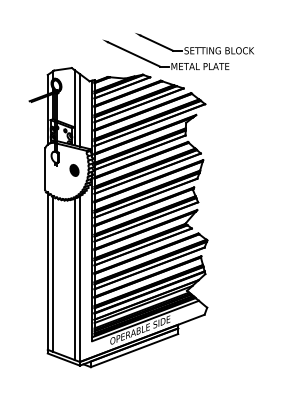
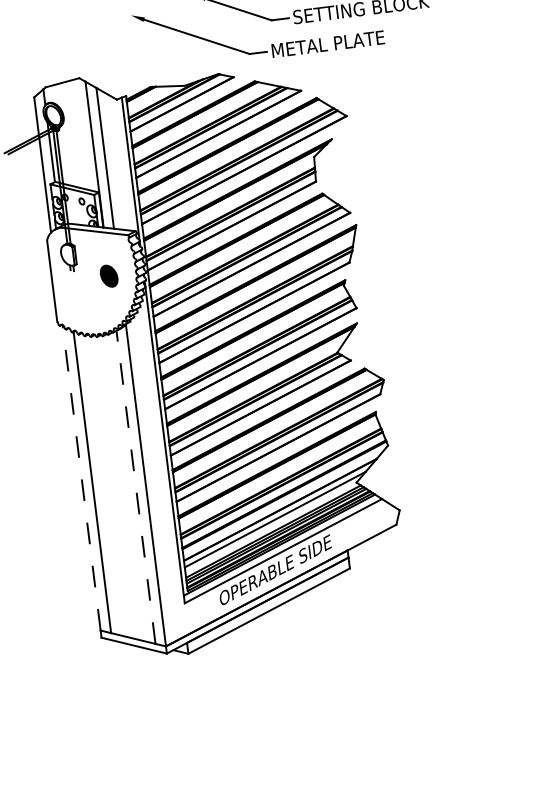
line: (47, 271) -> (81, 478), solid -> dashed
line: (74, 279) -> (135, 487), solid -> dashed

